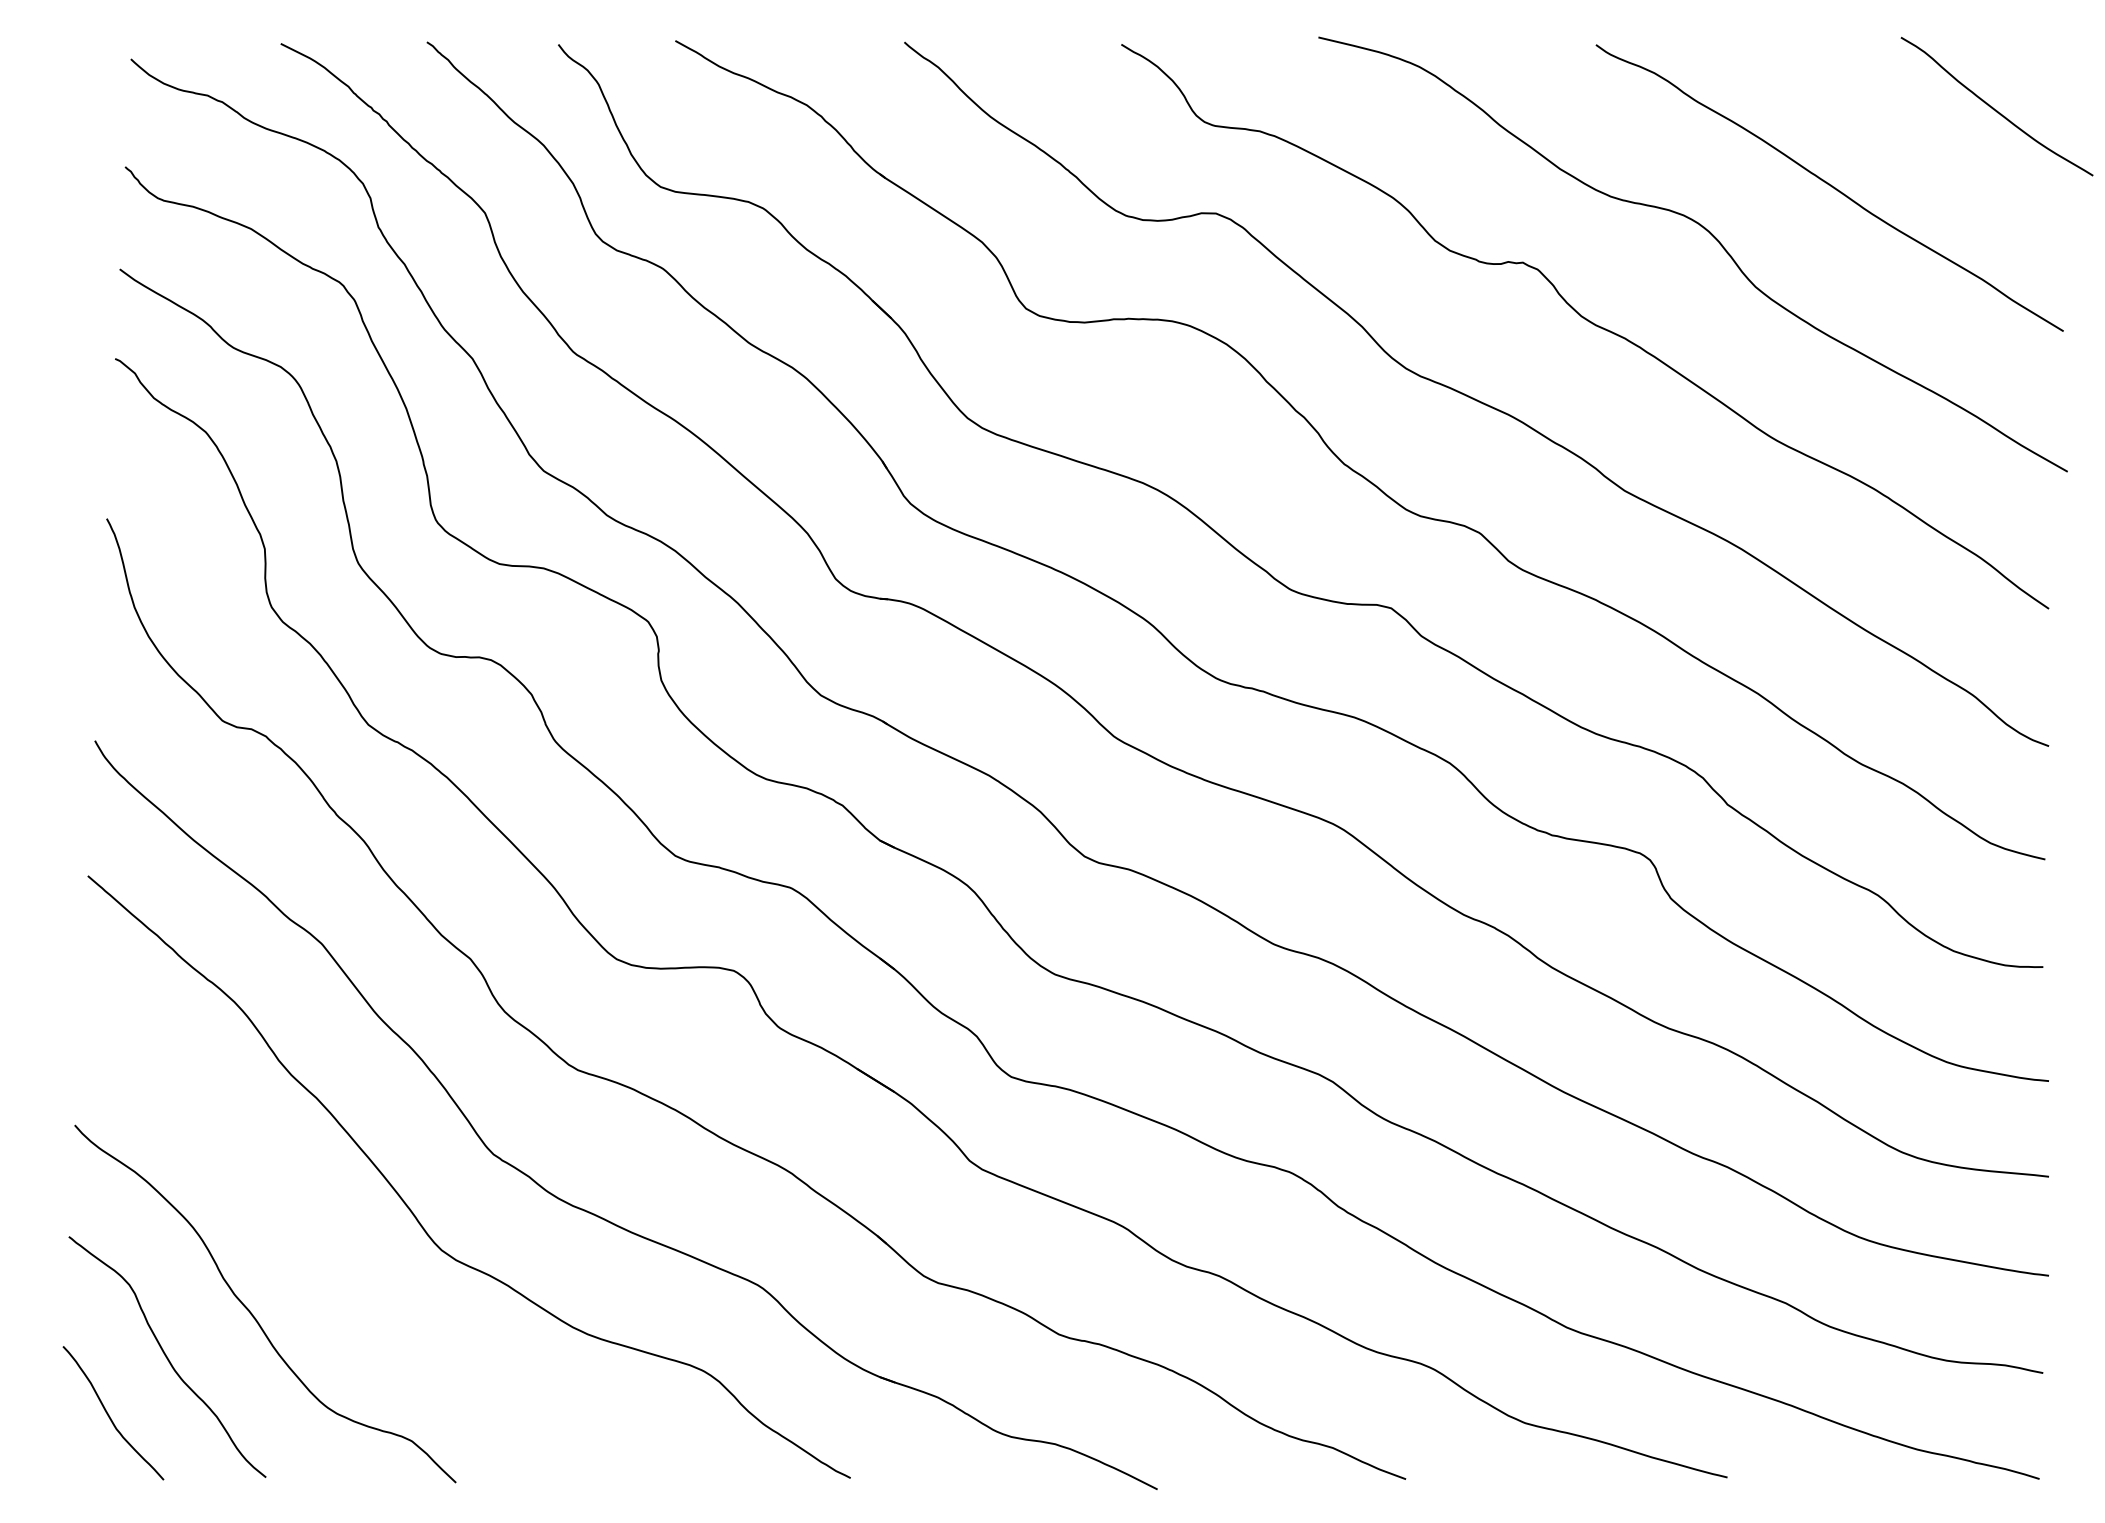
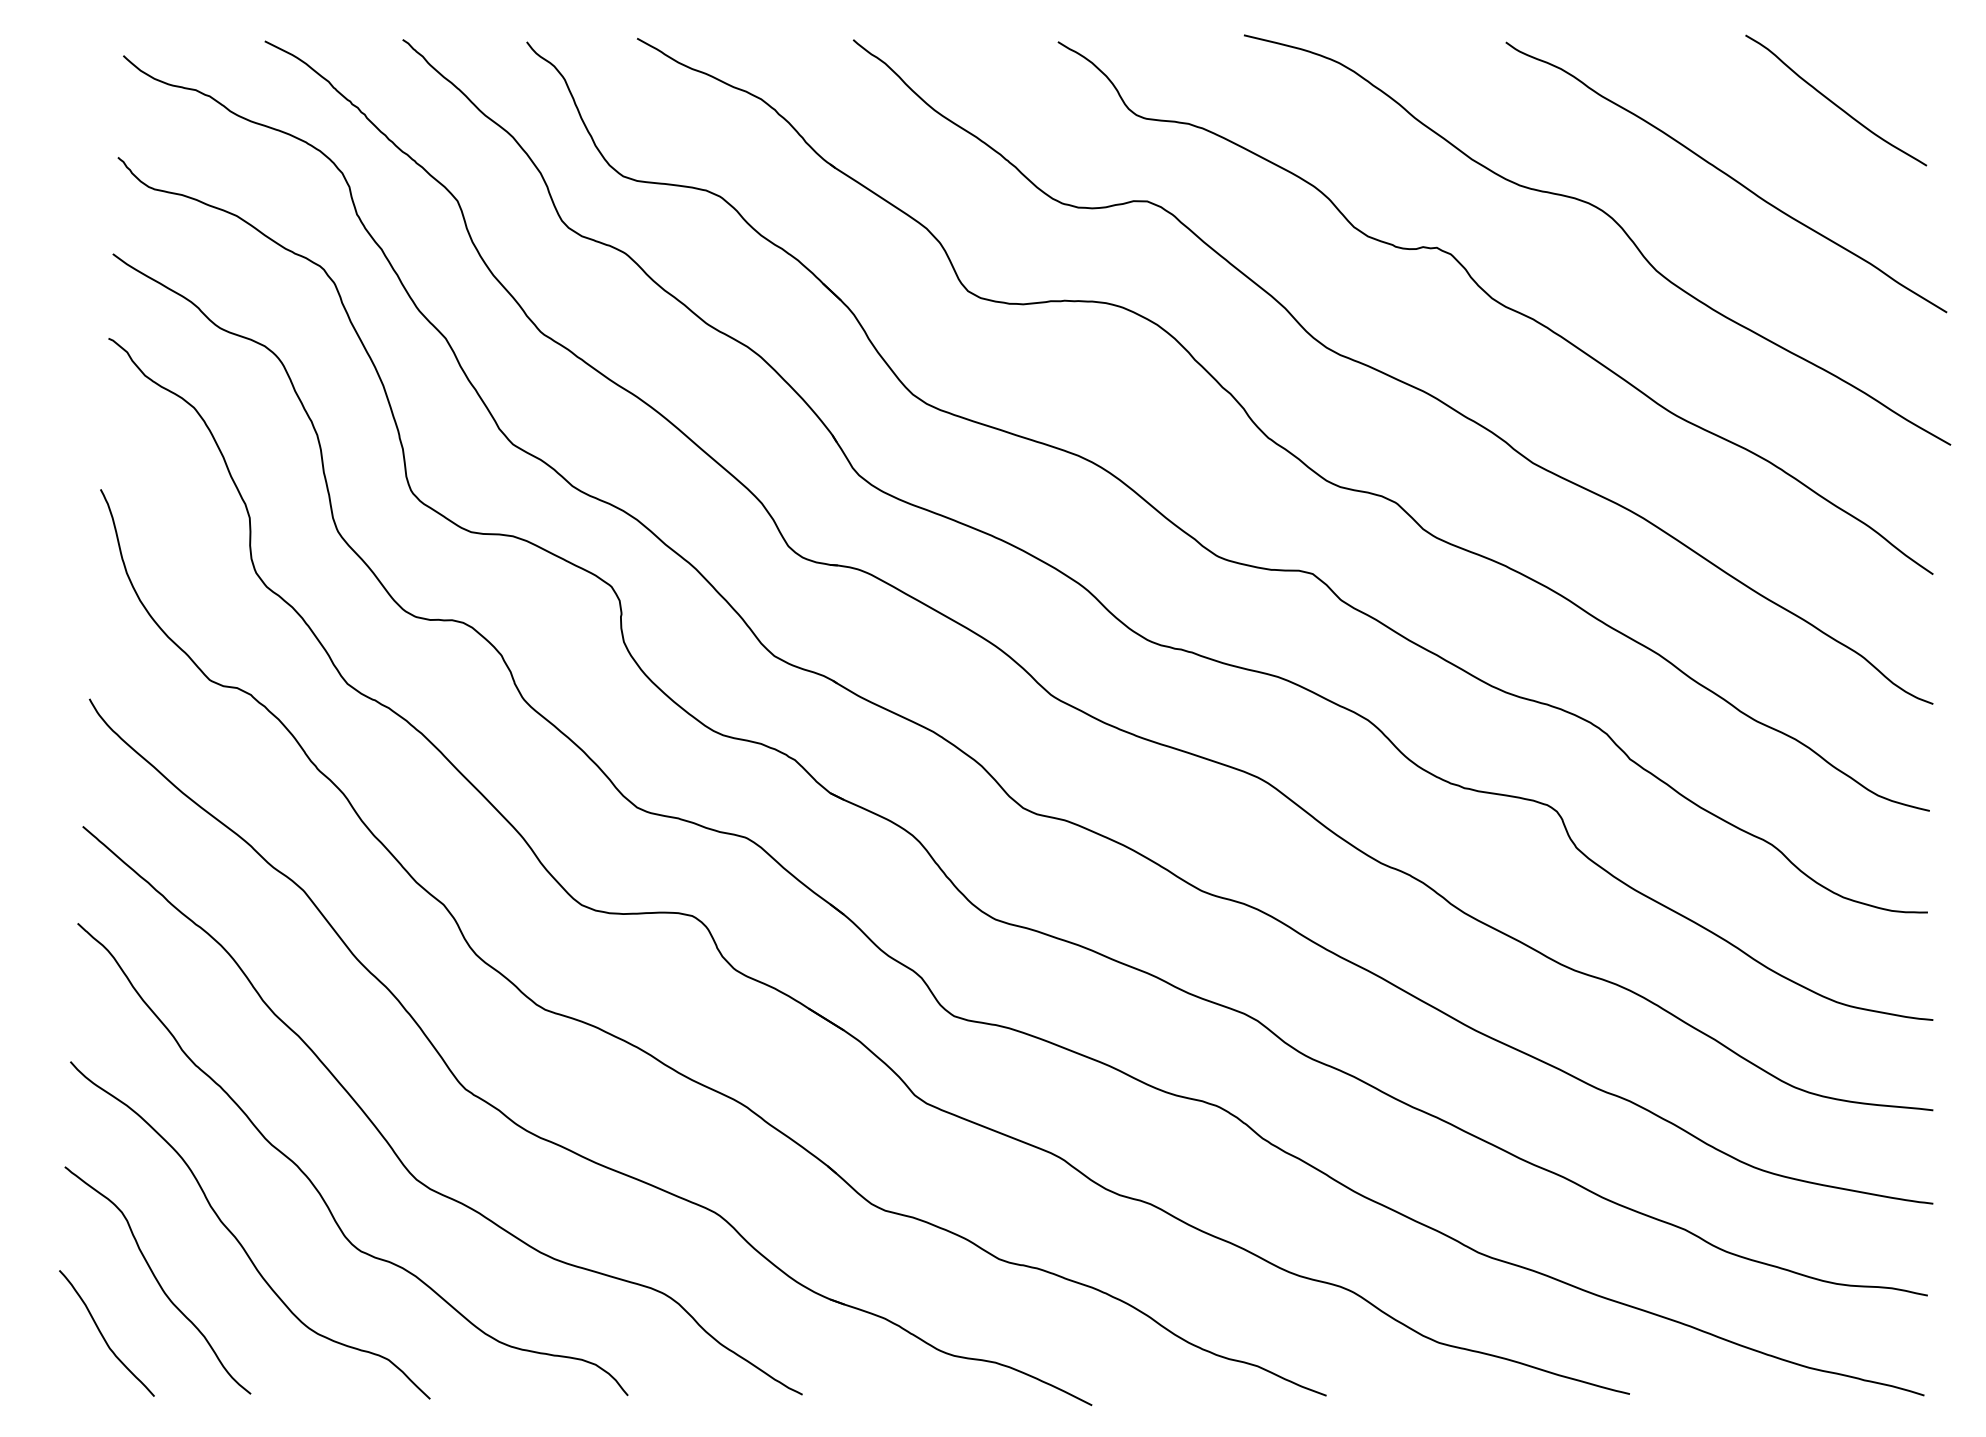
curve: (1994, 108) -> (1833, 102), moved
curve: (336, 1259) -> (317, 1188), added

